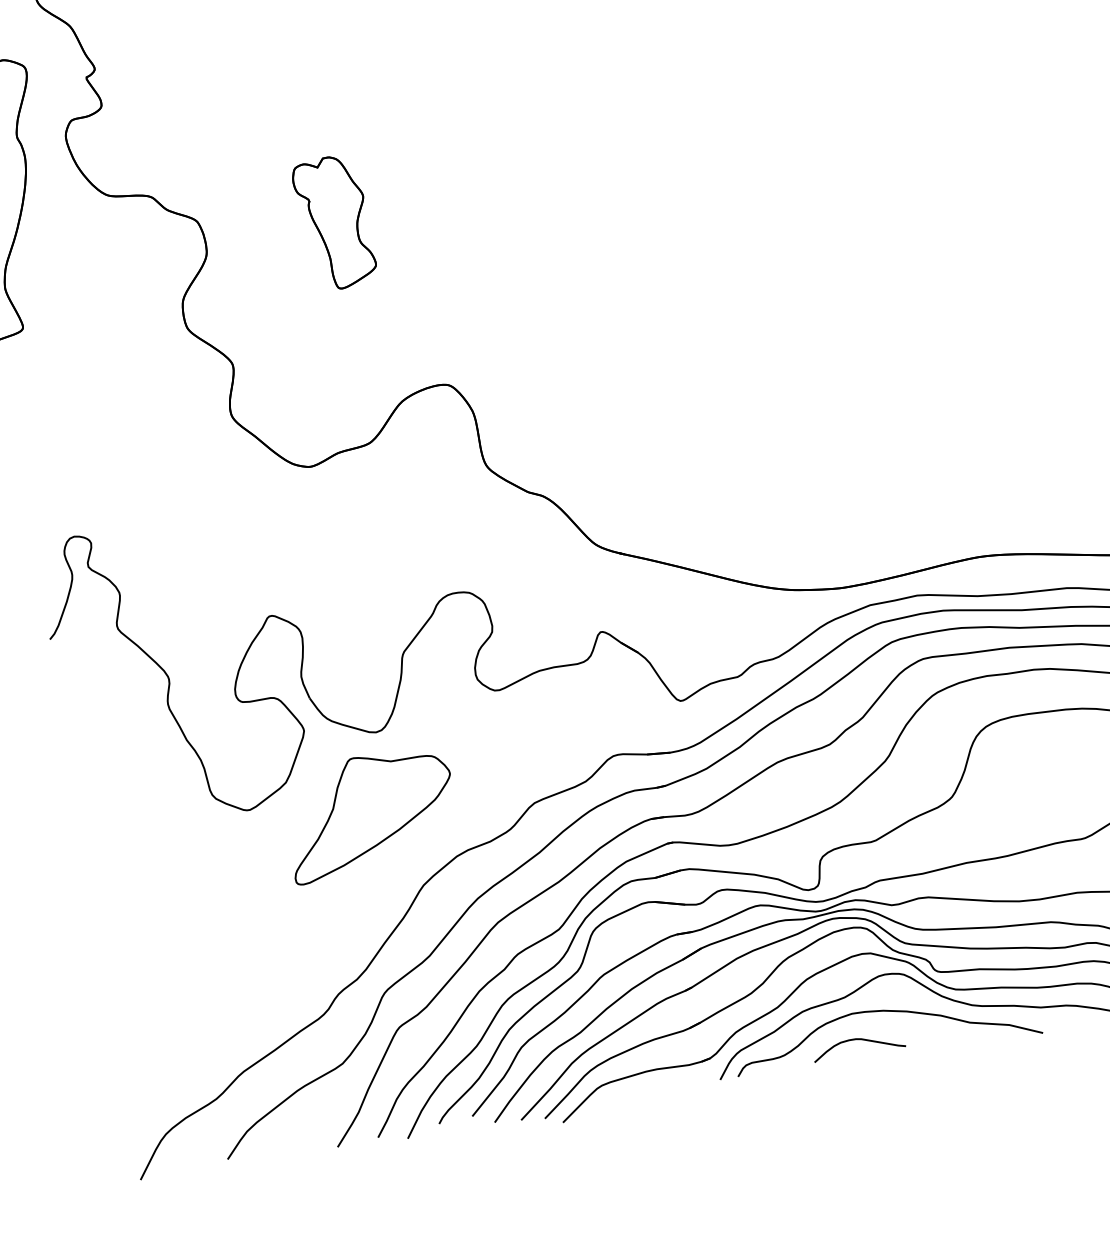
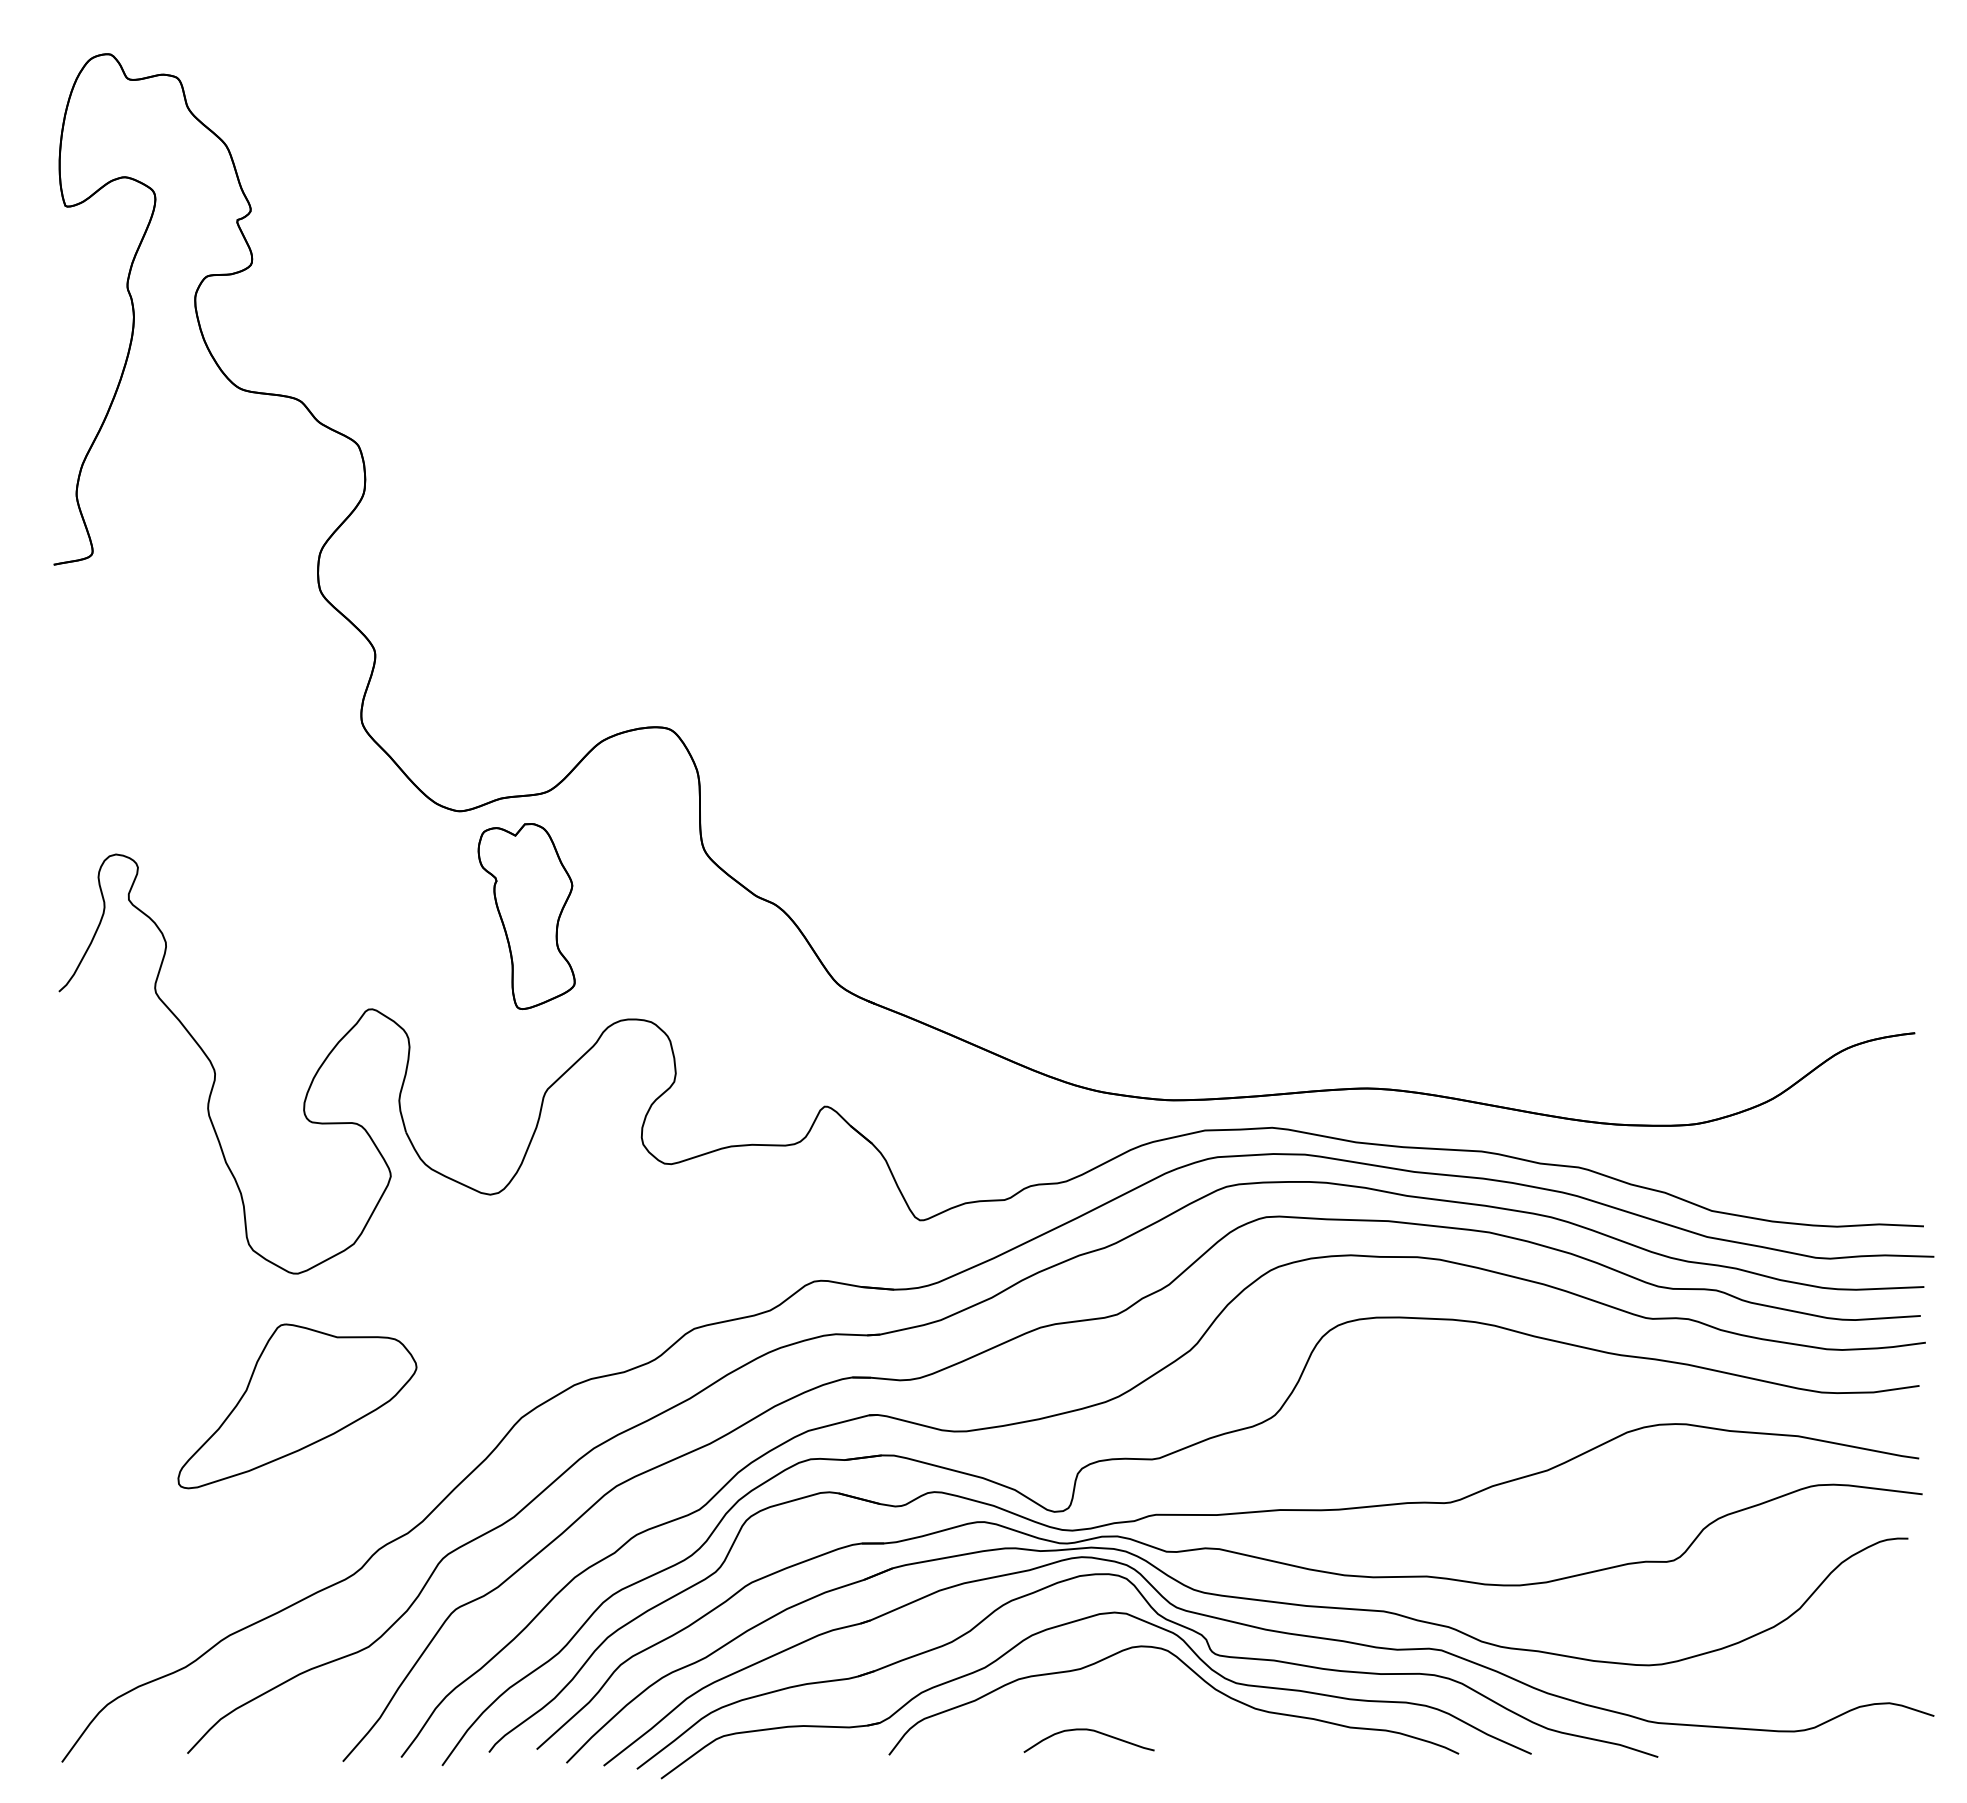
part: (334, 223) -> (526, 916), moved
part: (370, 814) -> (297, 1406), moved
curve: (887, 1011) -> (1136, 1698), removed

